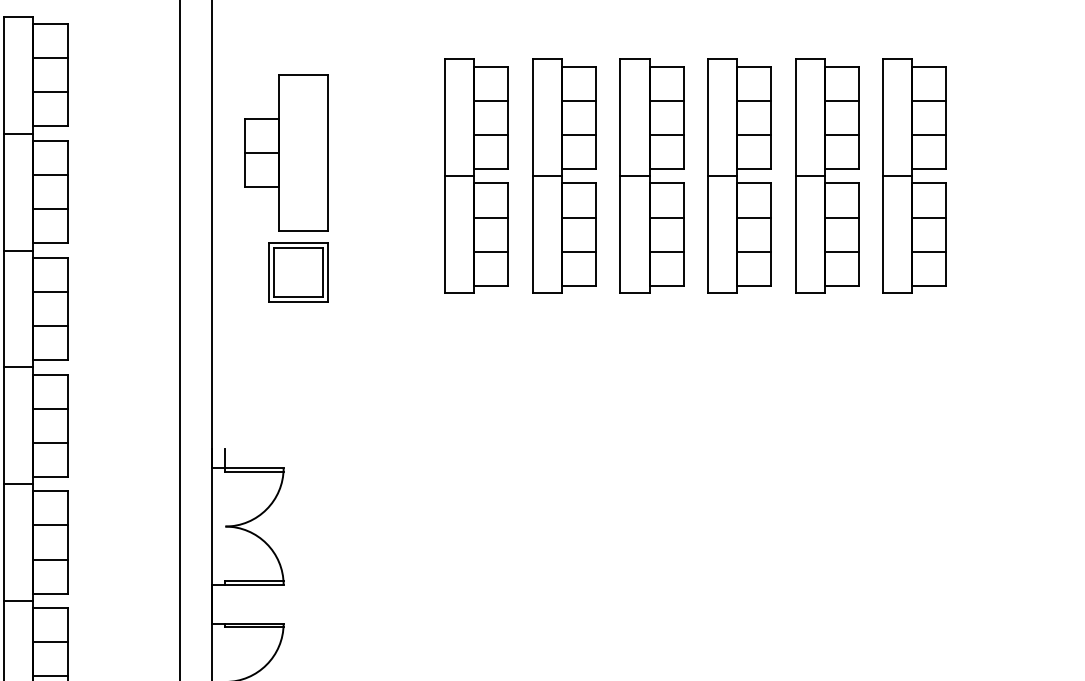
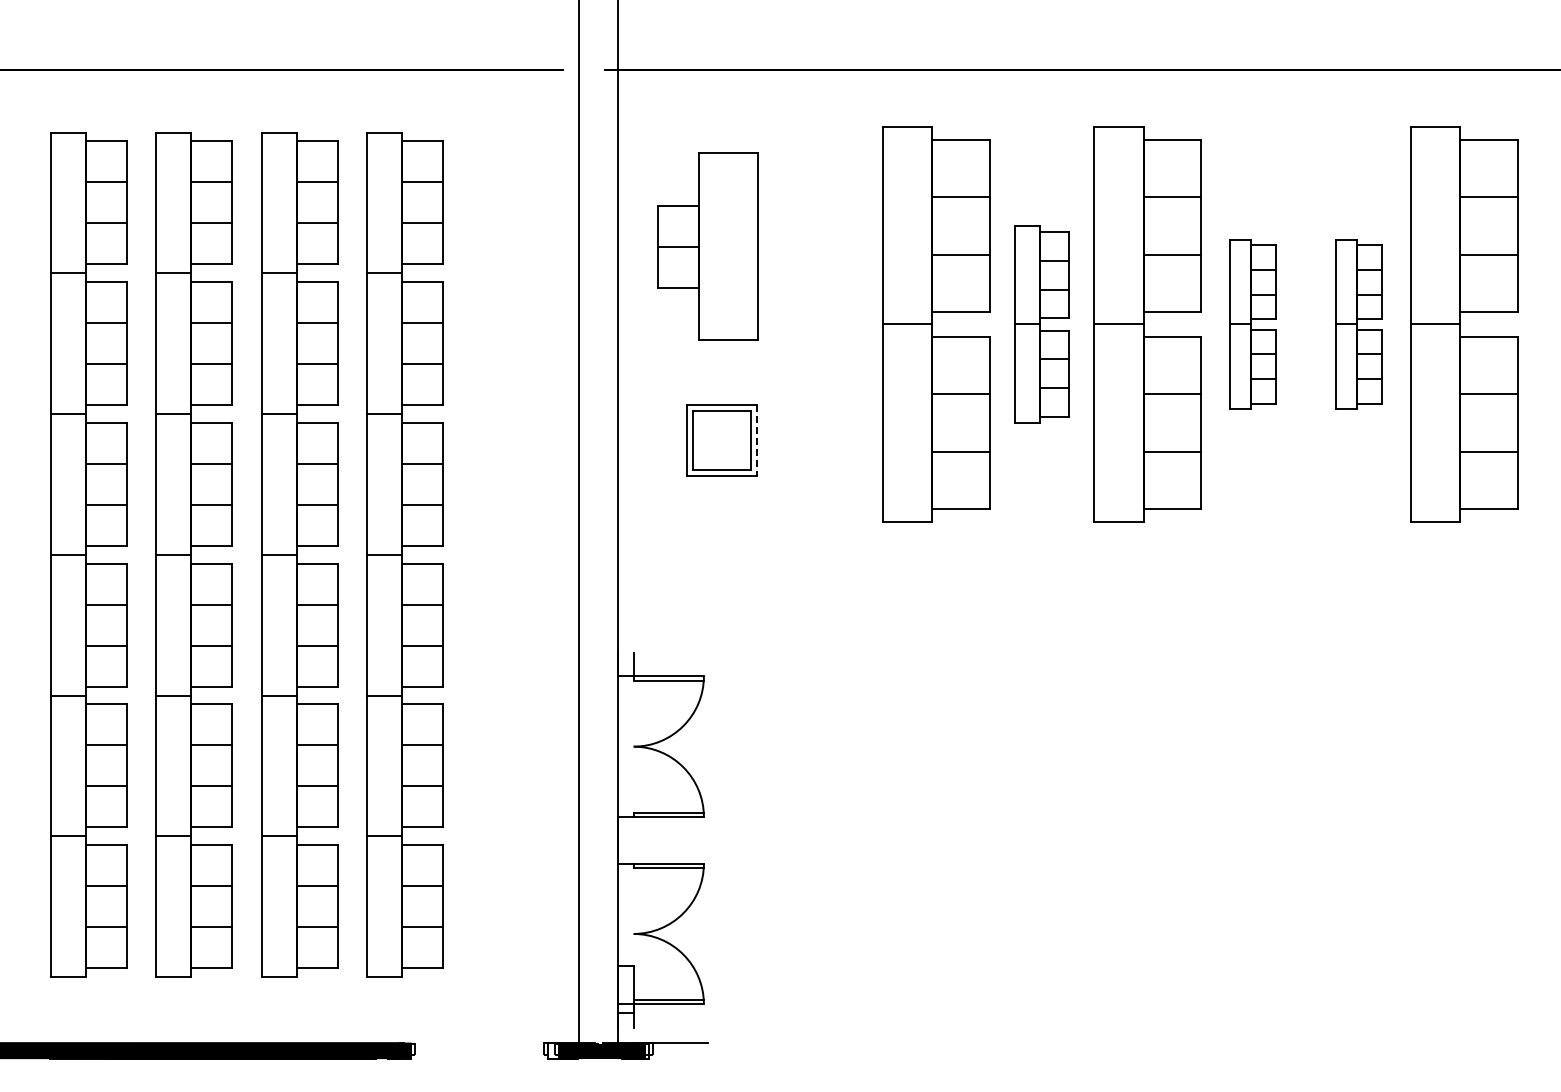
part: (286, 152) -> (707, 246), moved
part: (476, 176) -> (936, 324), size x1.4
part: (563, 176) -> (1041, 324), size x0.7
part: (651, 176) -> (1147, 324), size x1.4
part: (738, 176) -> (1252, 324), size x0.6
part: (826, 176) -> (1358, 324), size x0.6
part: (914, 176) -> (1464, 324), size x1.4
line: (328, 273) -> (757, 441), solid -> dashed

